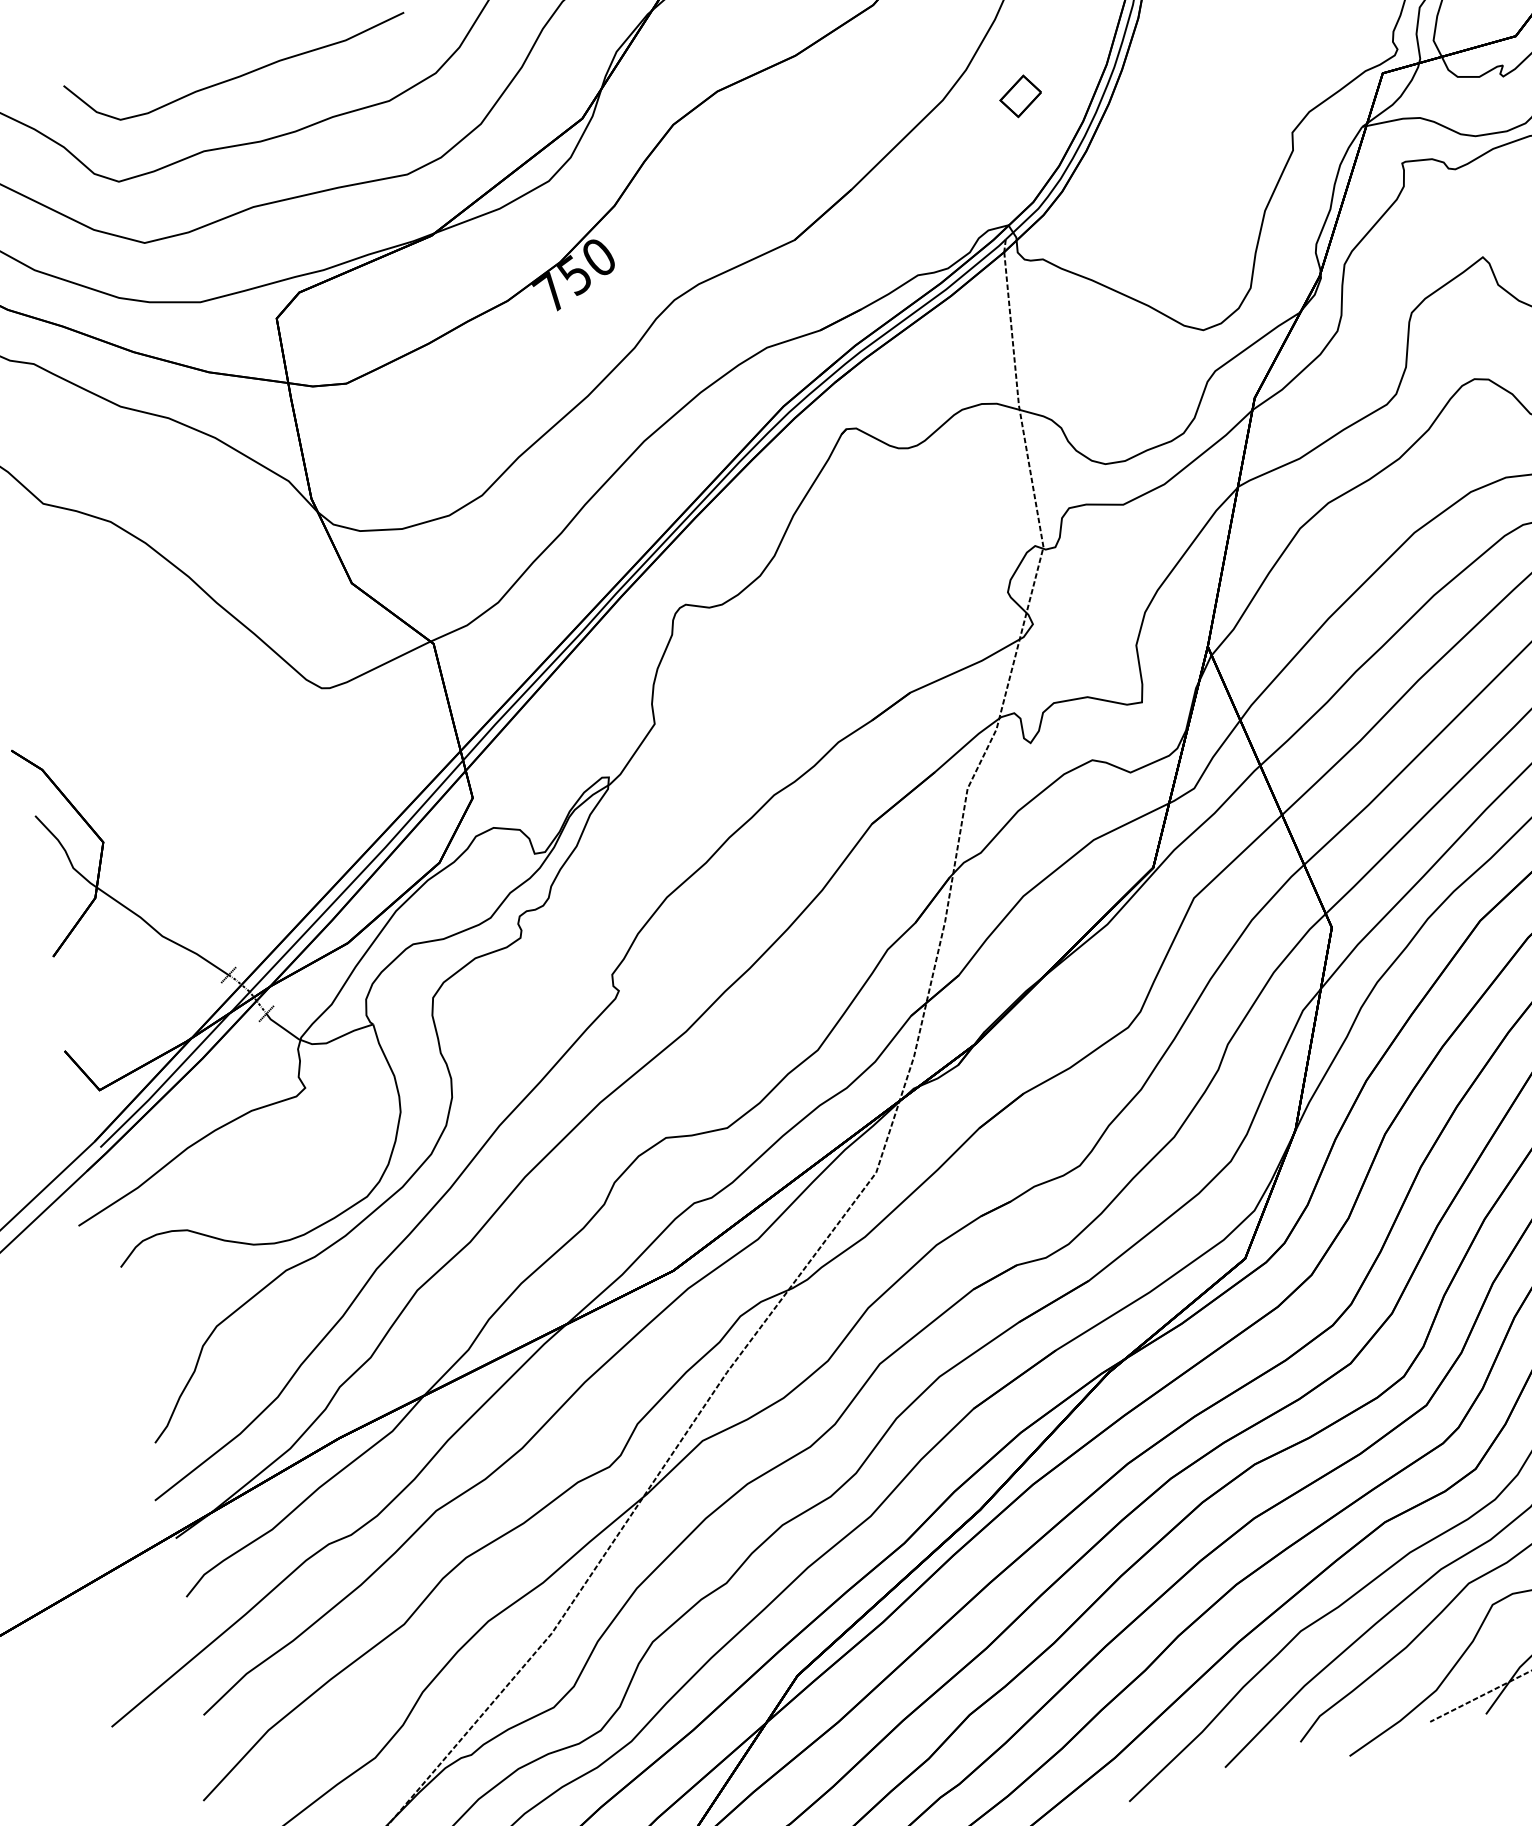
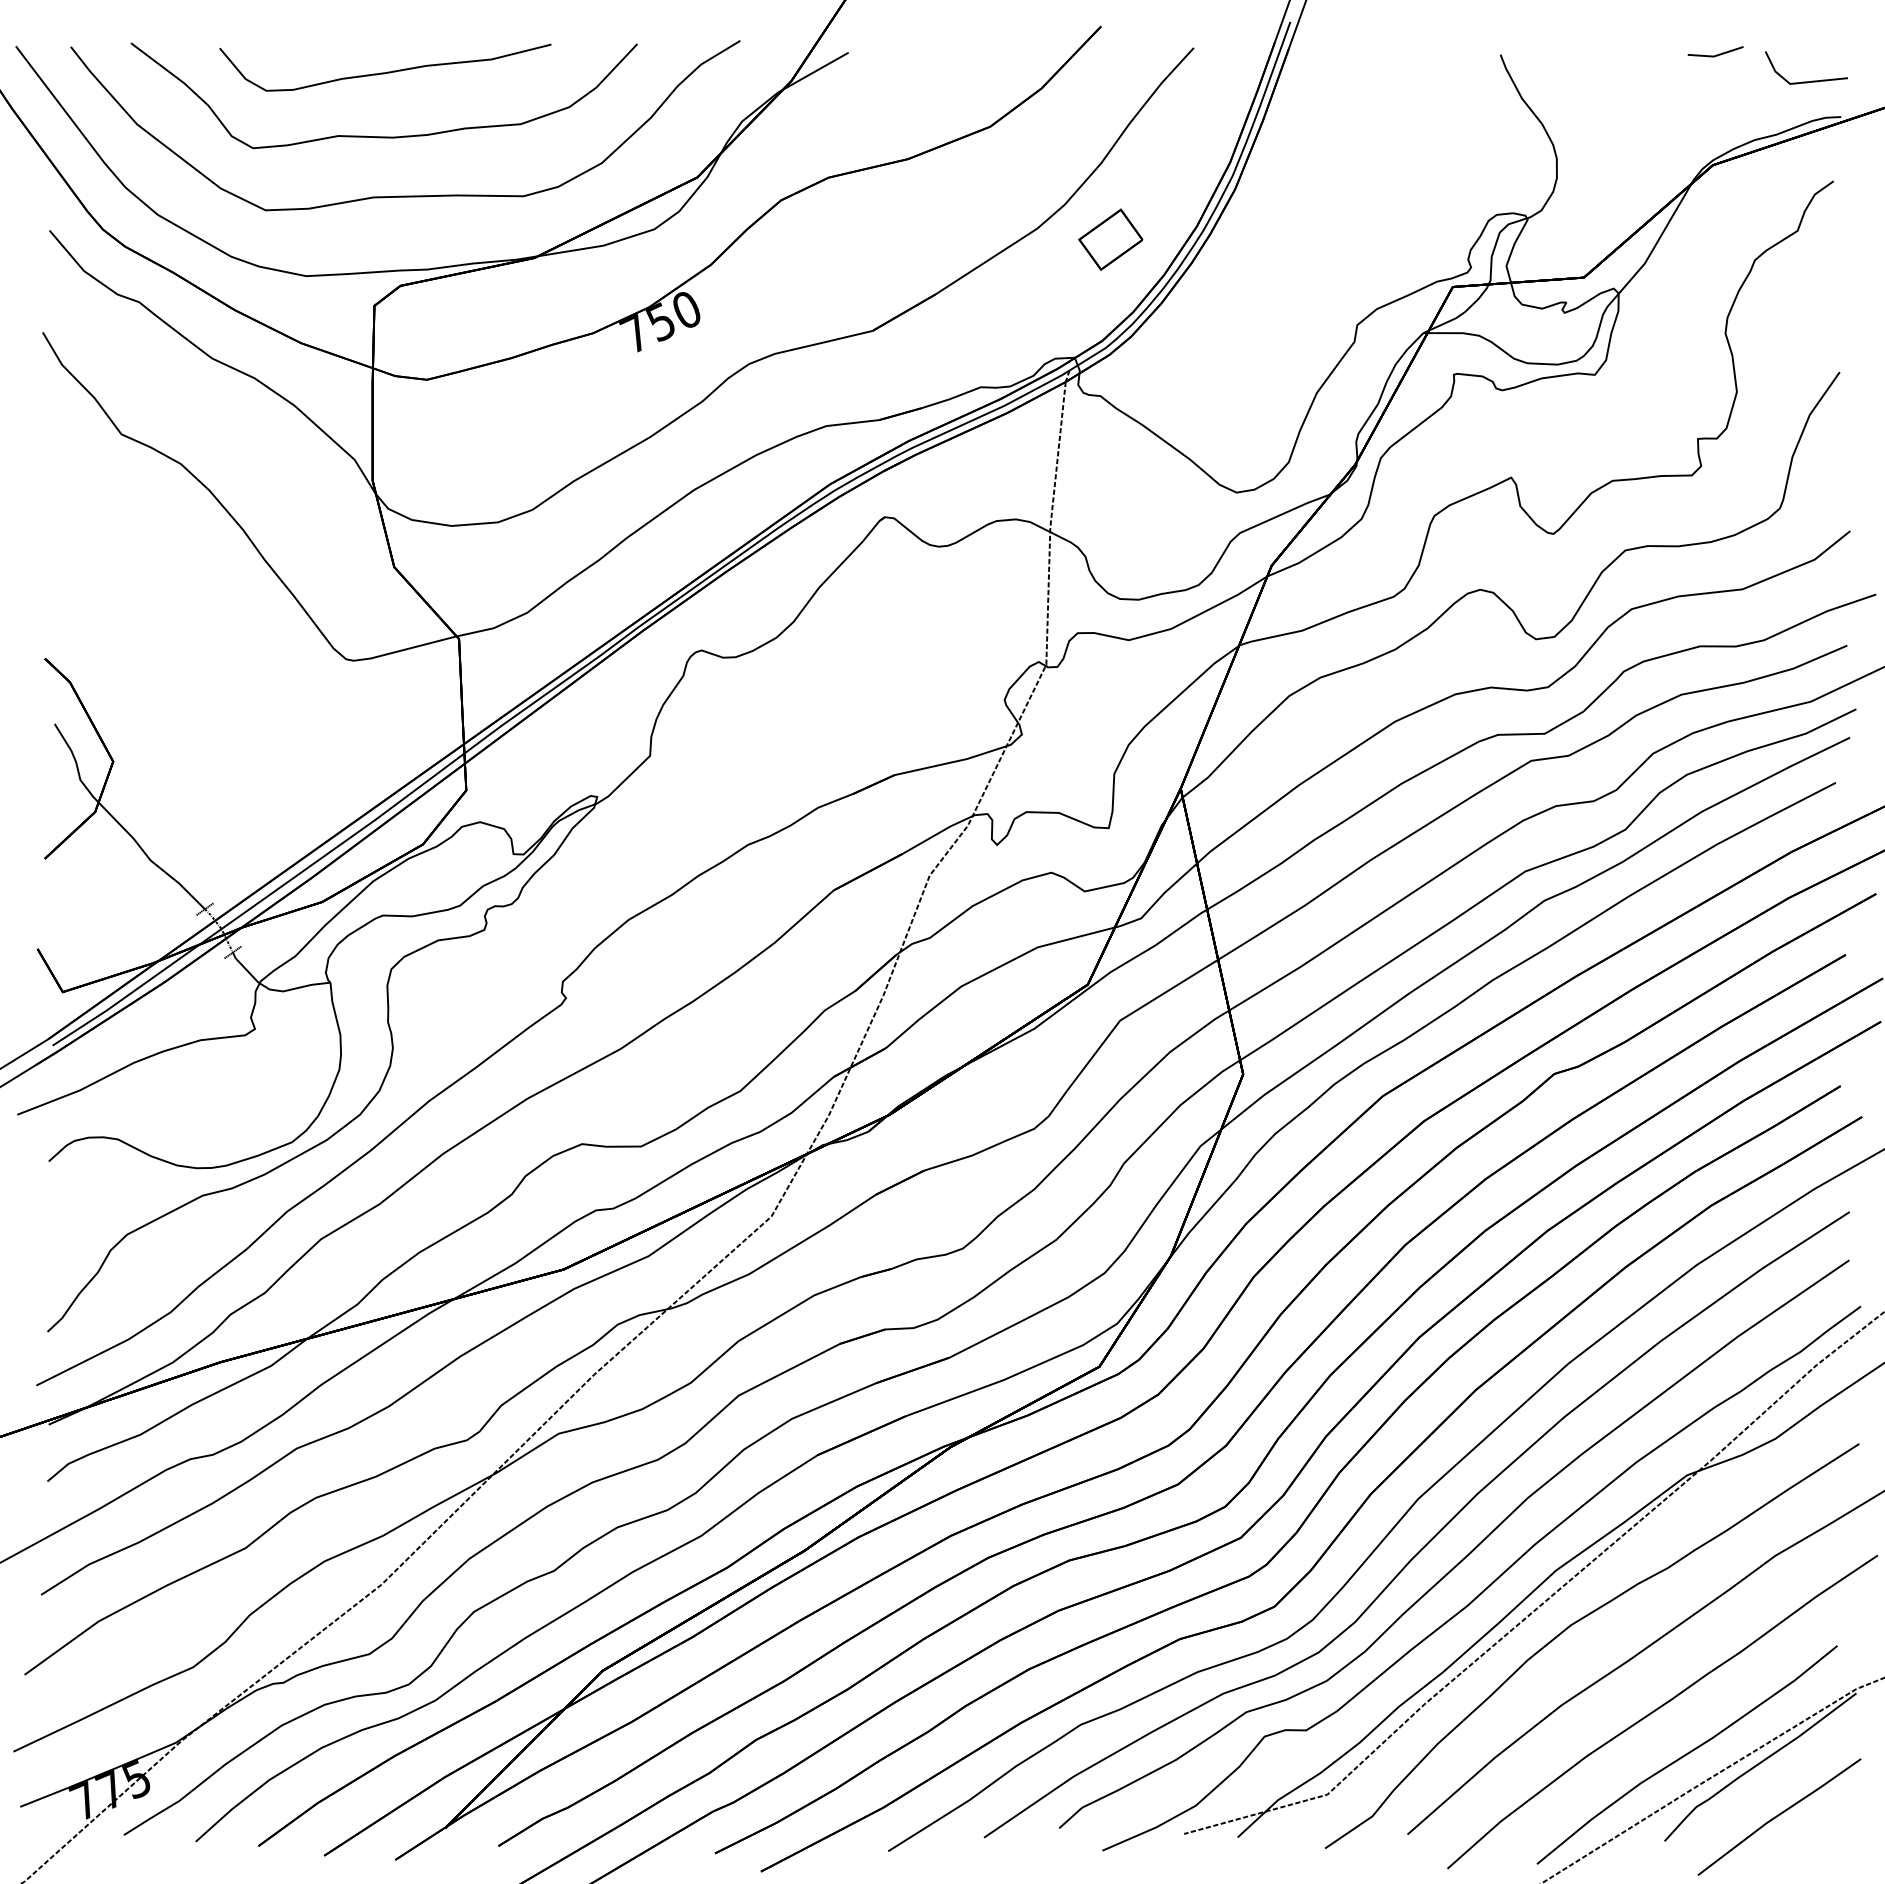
part: (1020, 96) -> (1110, 239), size x1.6

